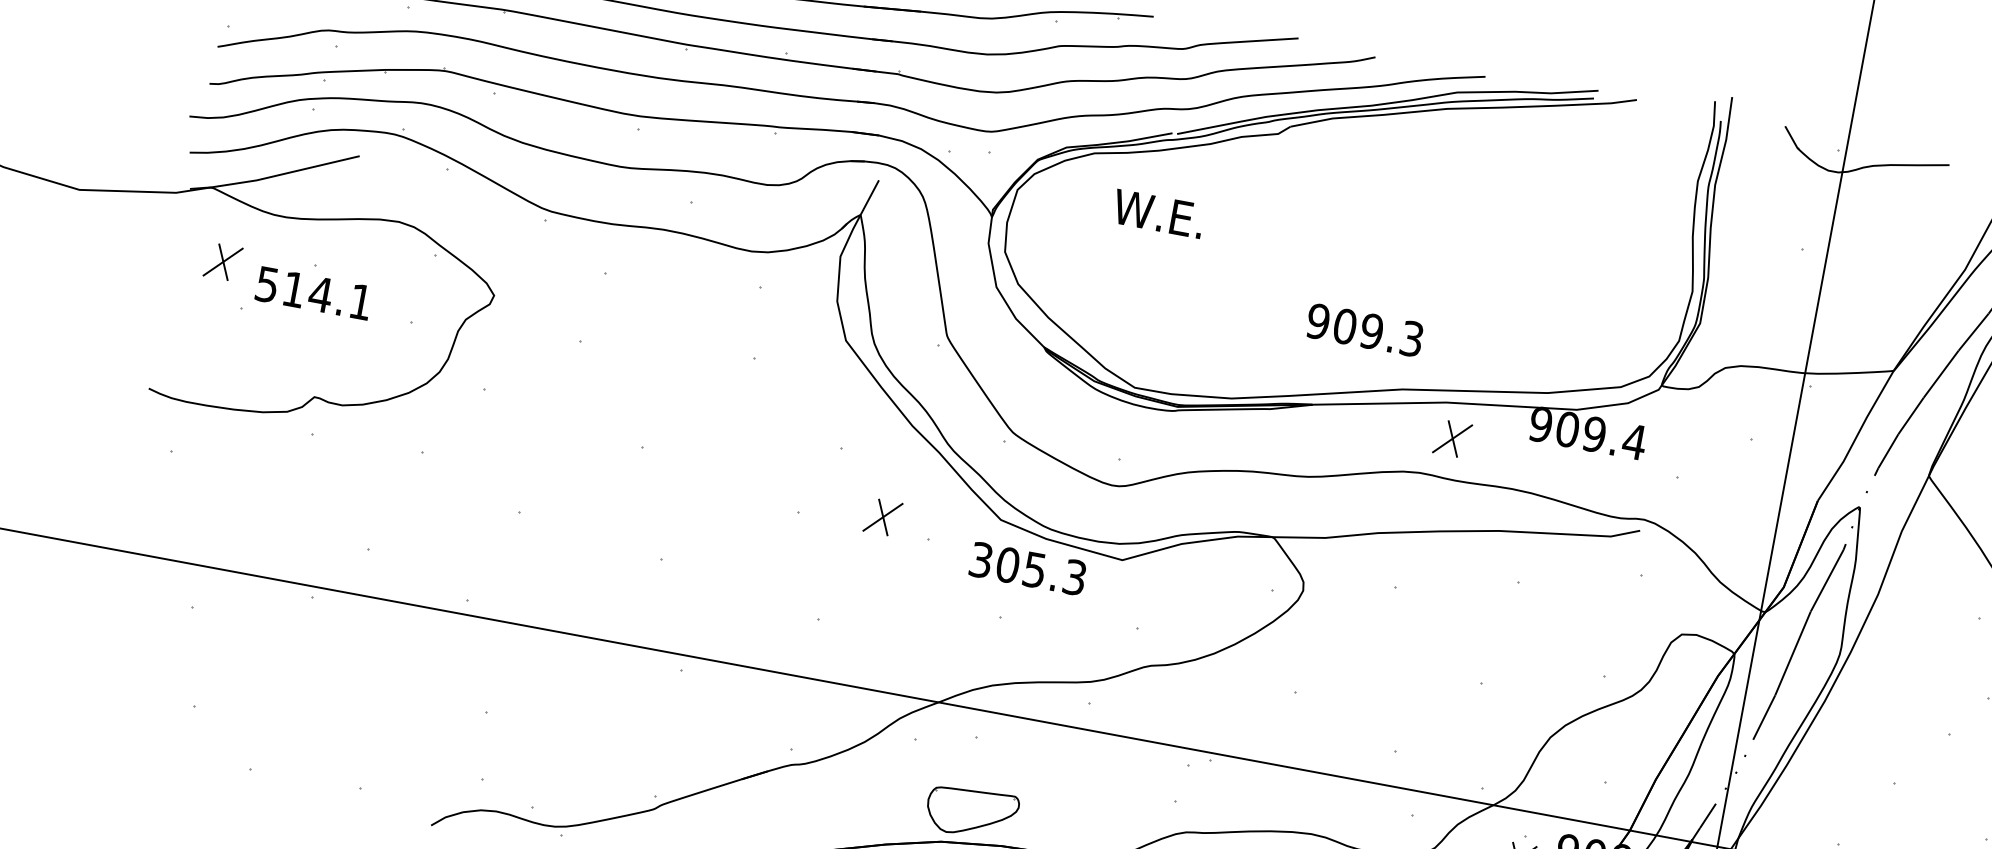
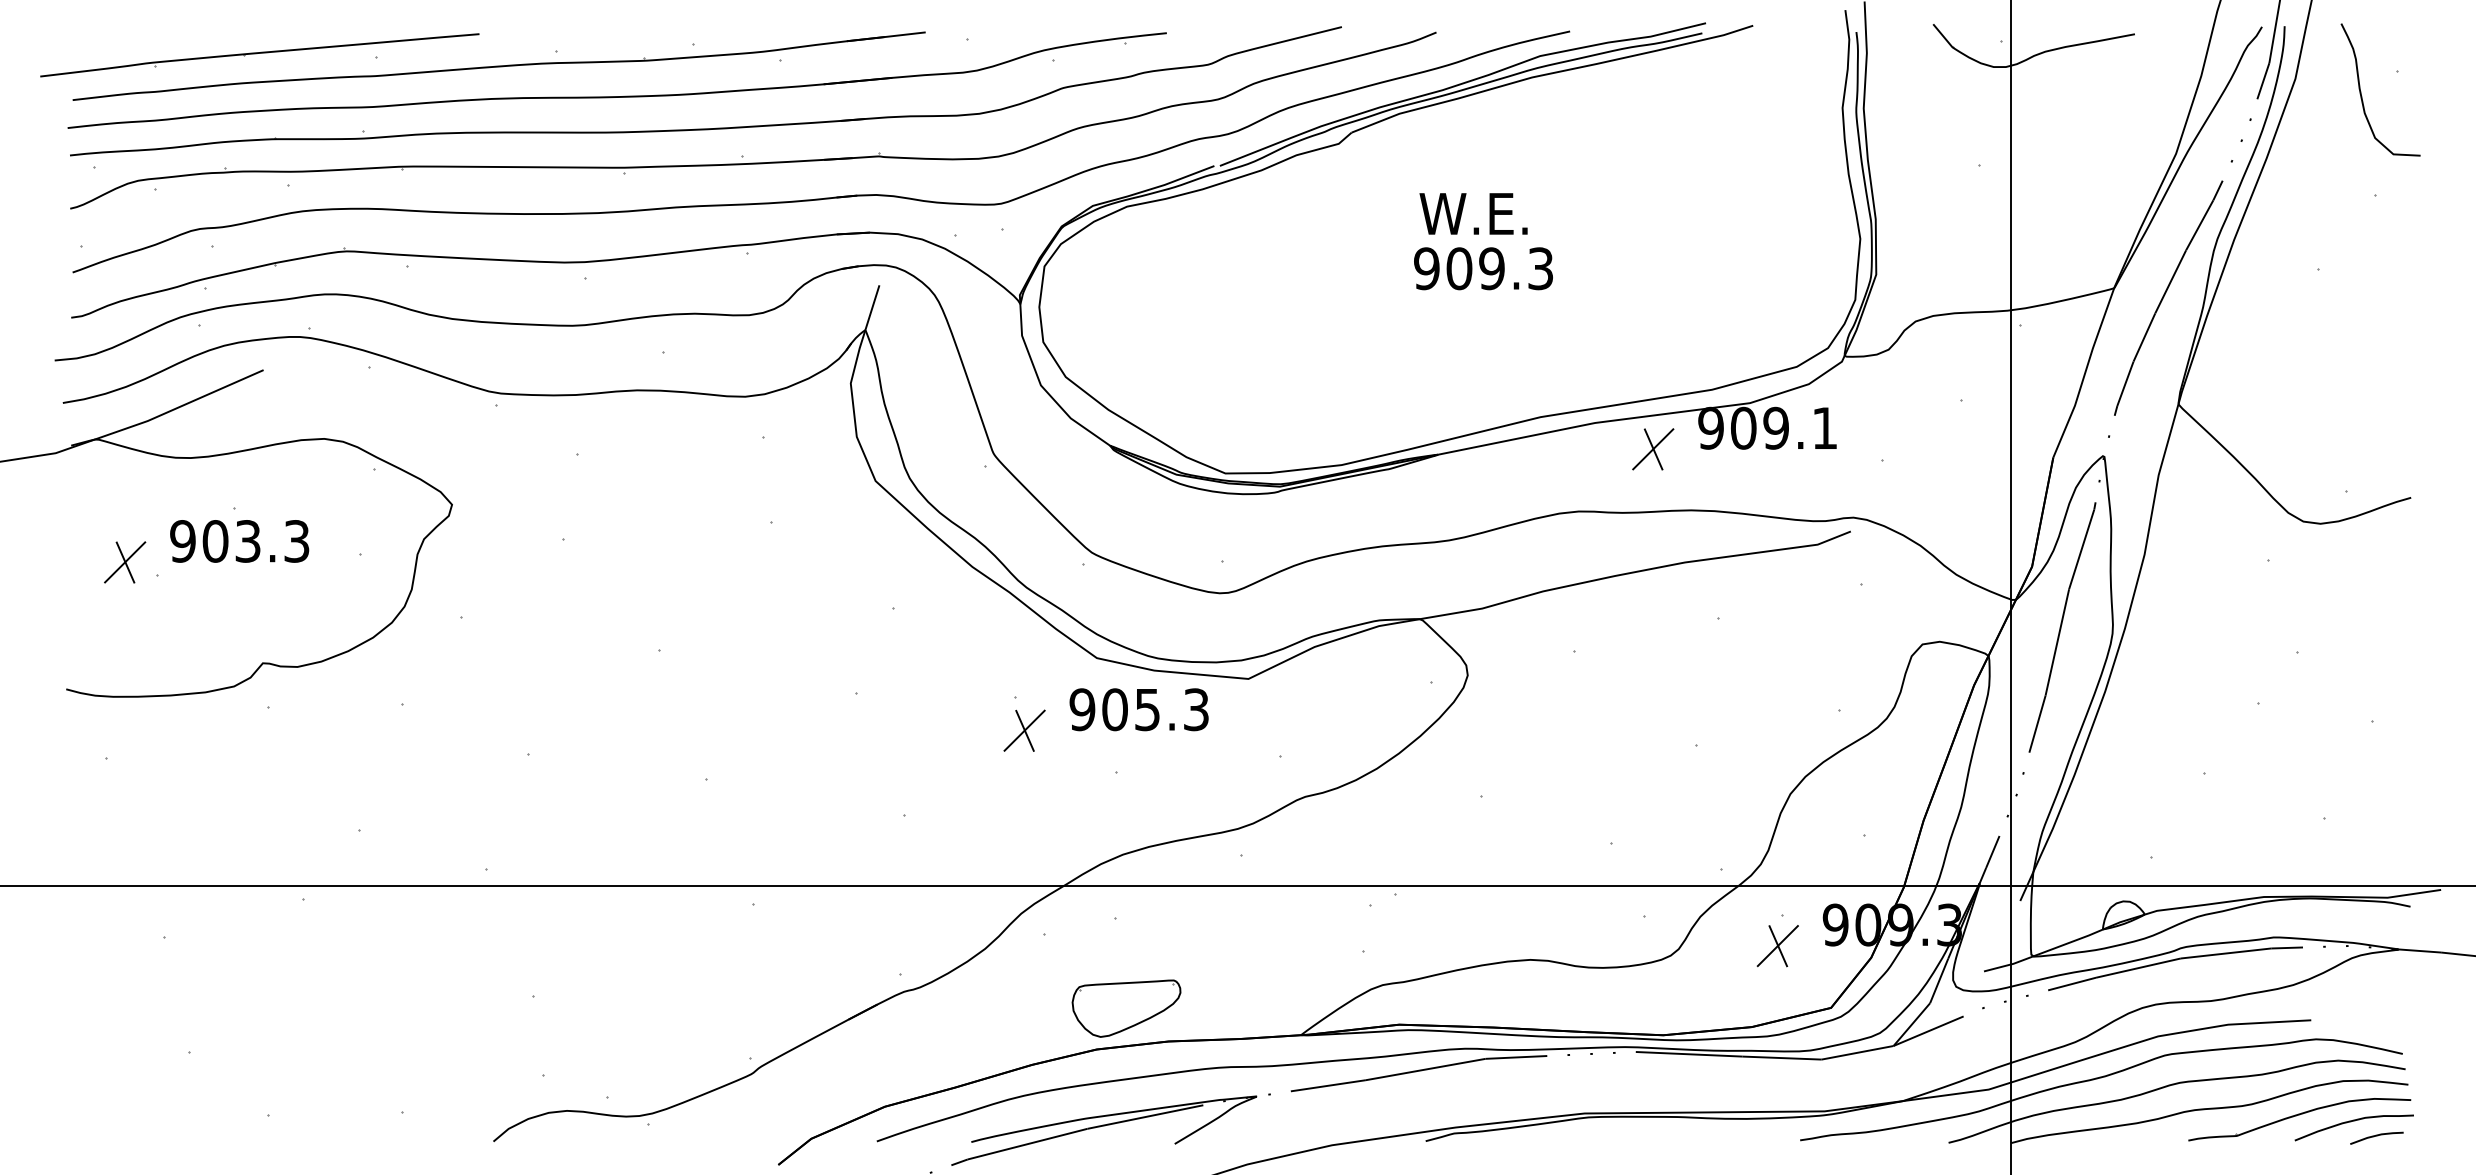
text: (1158, 213) -> (1473, 213), moved
part: (223, 262) -> (125, 562), moved
text: (313, 293) -> (239, 541), 514.1 -> 903.3
text: (1364, 330) -> (1483, 268), moved
part: (1452, 439) -> (1653, 449), moved
text: (1634, 441) -> (1824, 427), 909.4 -> 909.1
part: (882, 517) -> (1024, 730), moved
text: (981, 560) -> (1082, 709), 305.3 -> 905.3

